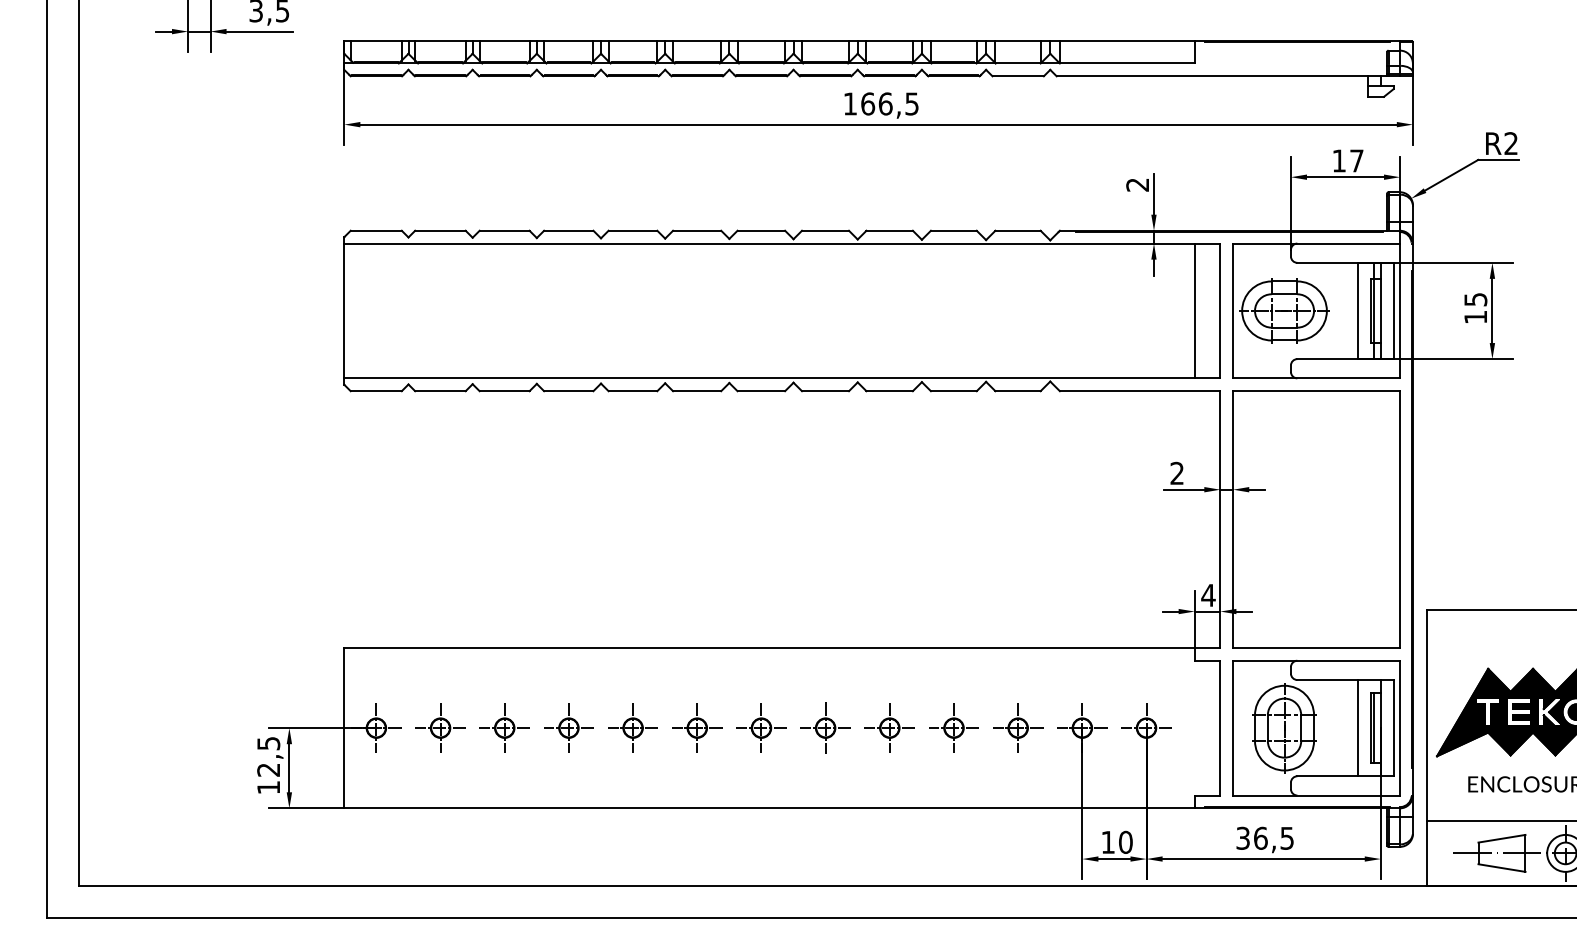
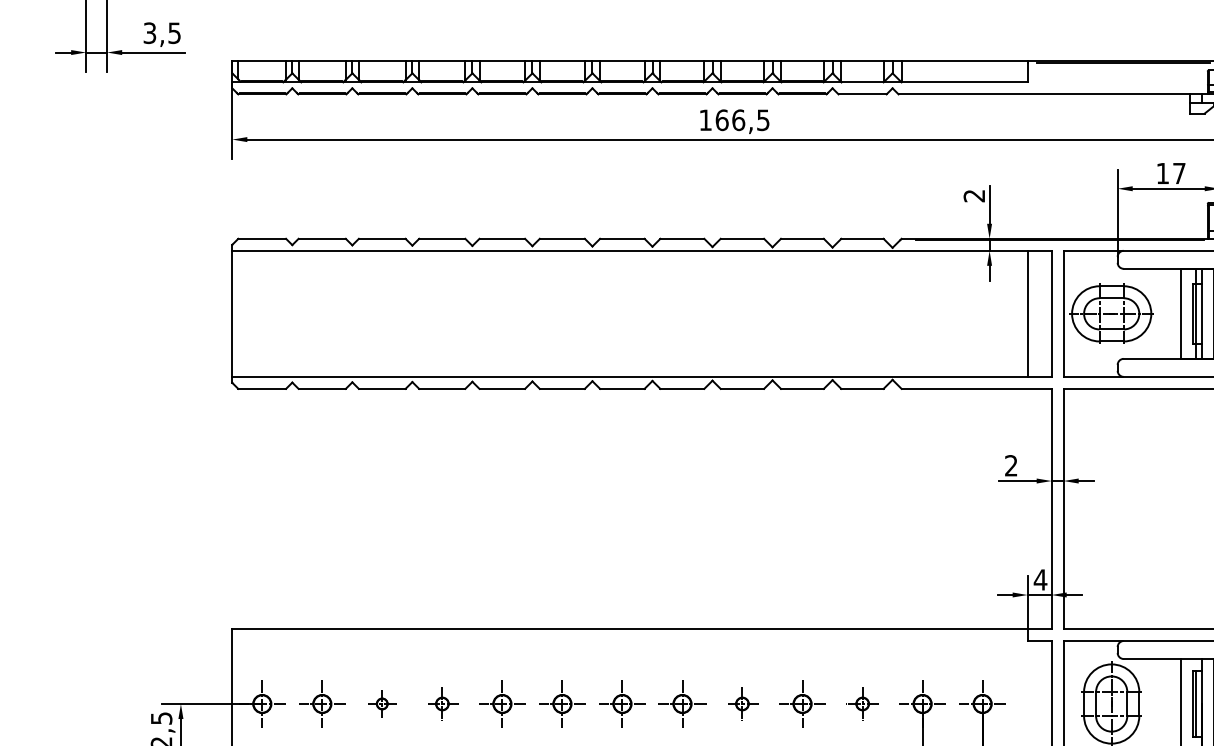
part: (504, 727) -> (382, 703), size x0.6
part: (568, 727) -> (441, 703), size x0.7
part: (889, 727) -> (742, 703), size x0.7
part: (1018, 727) -> (862, 703), size x0.7

